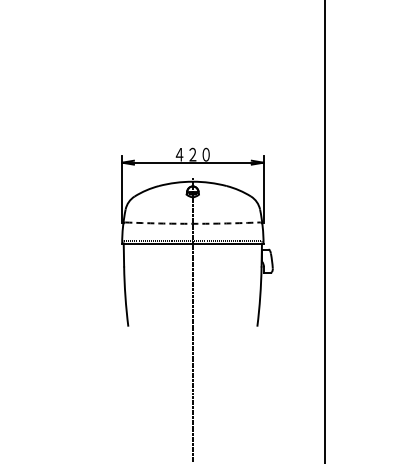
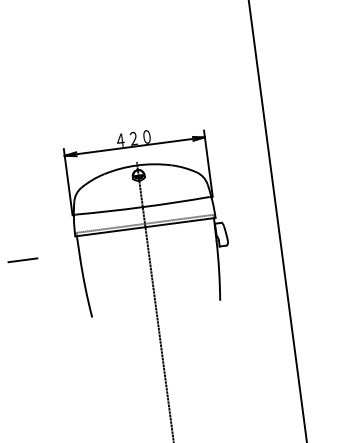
arc: (192, 223) -> (142, 206), dashed -> solid
line: (66, 260) -> (22, 260), added

